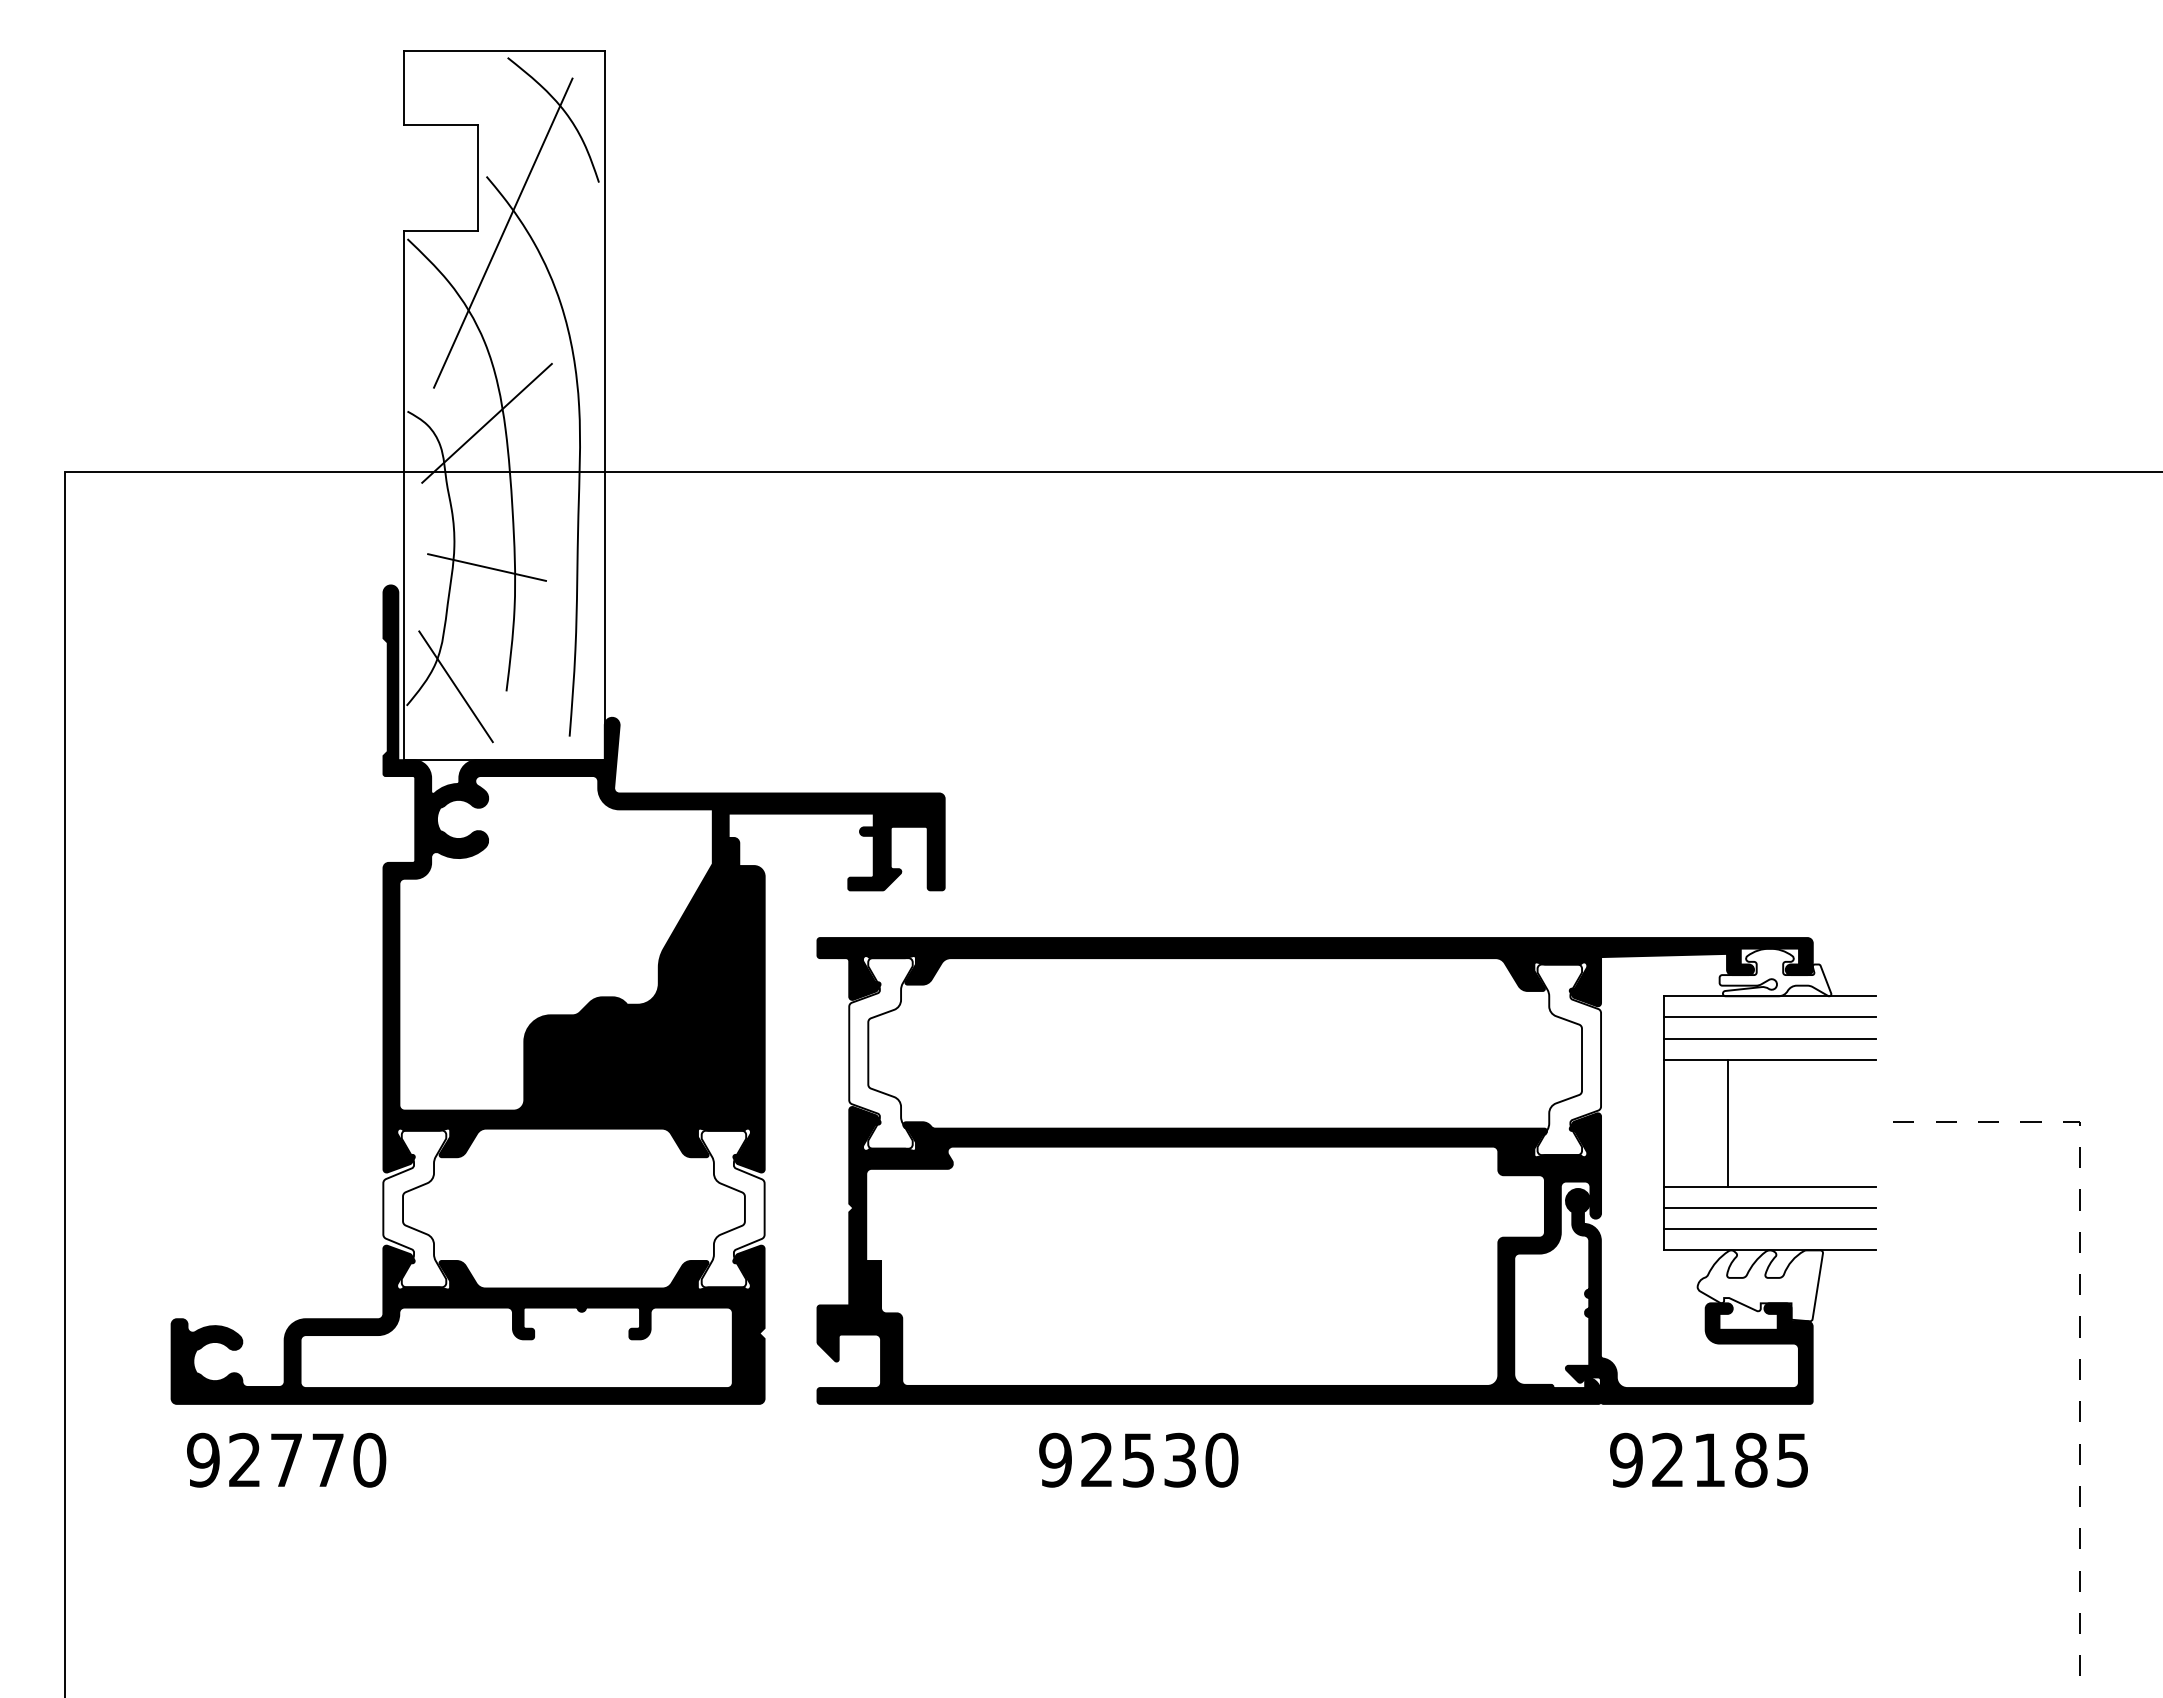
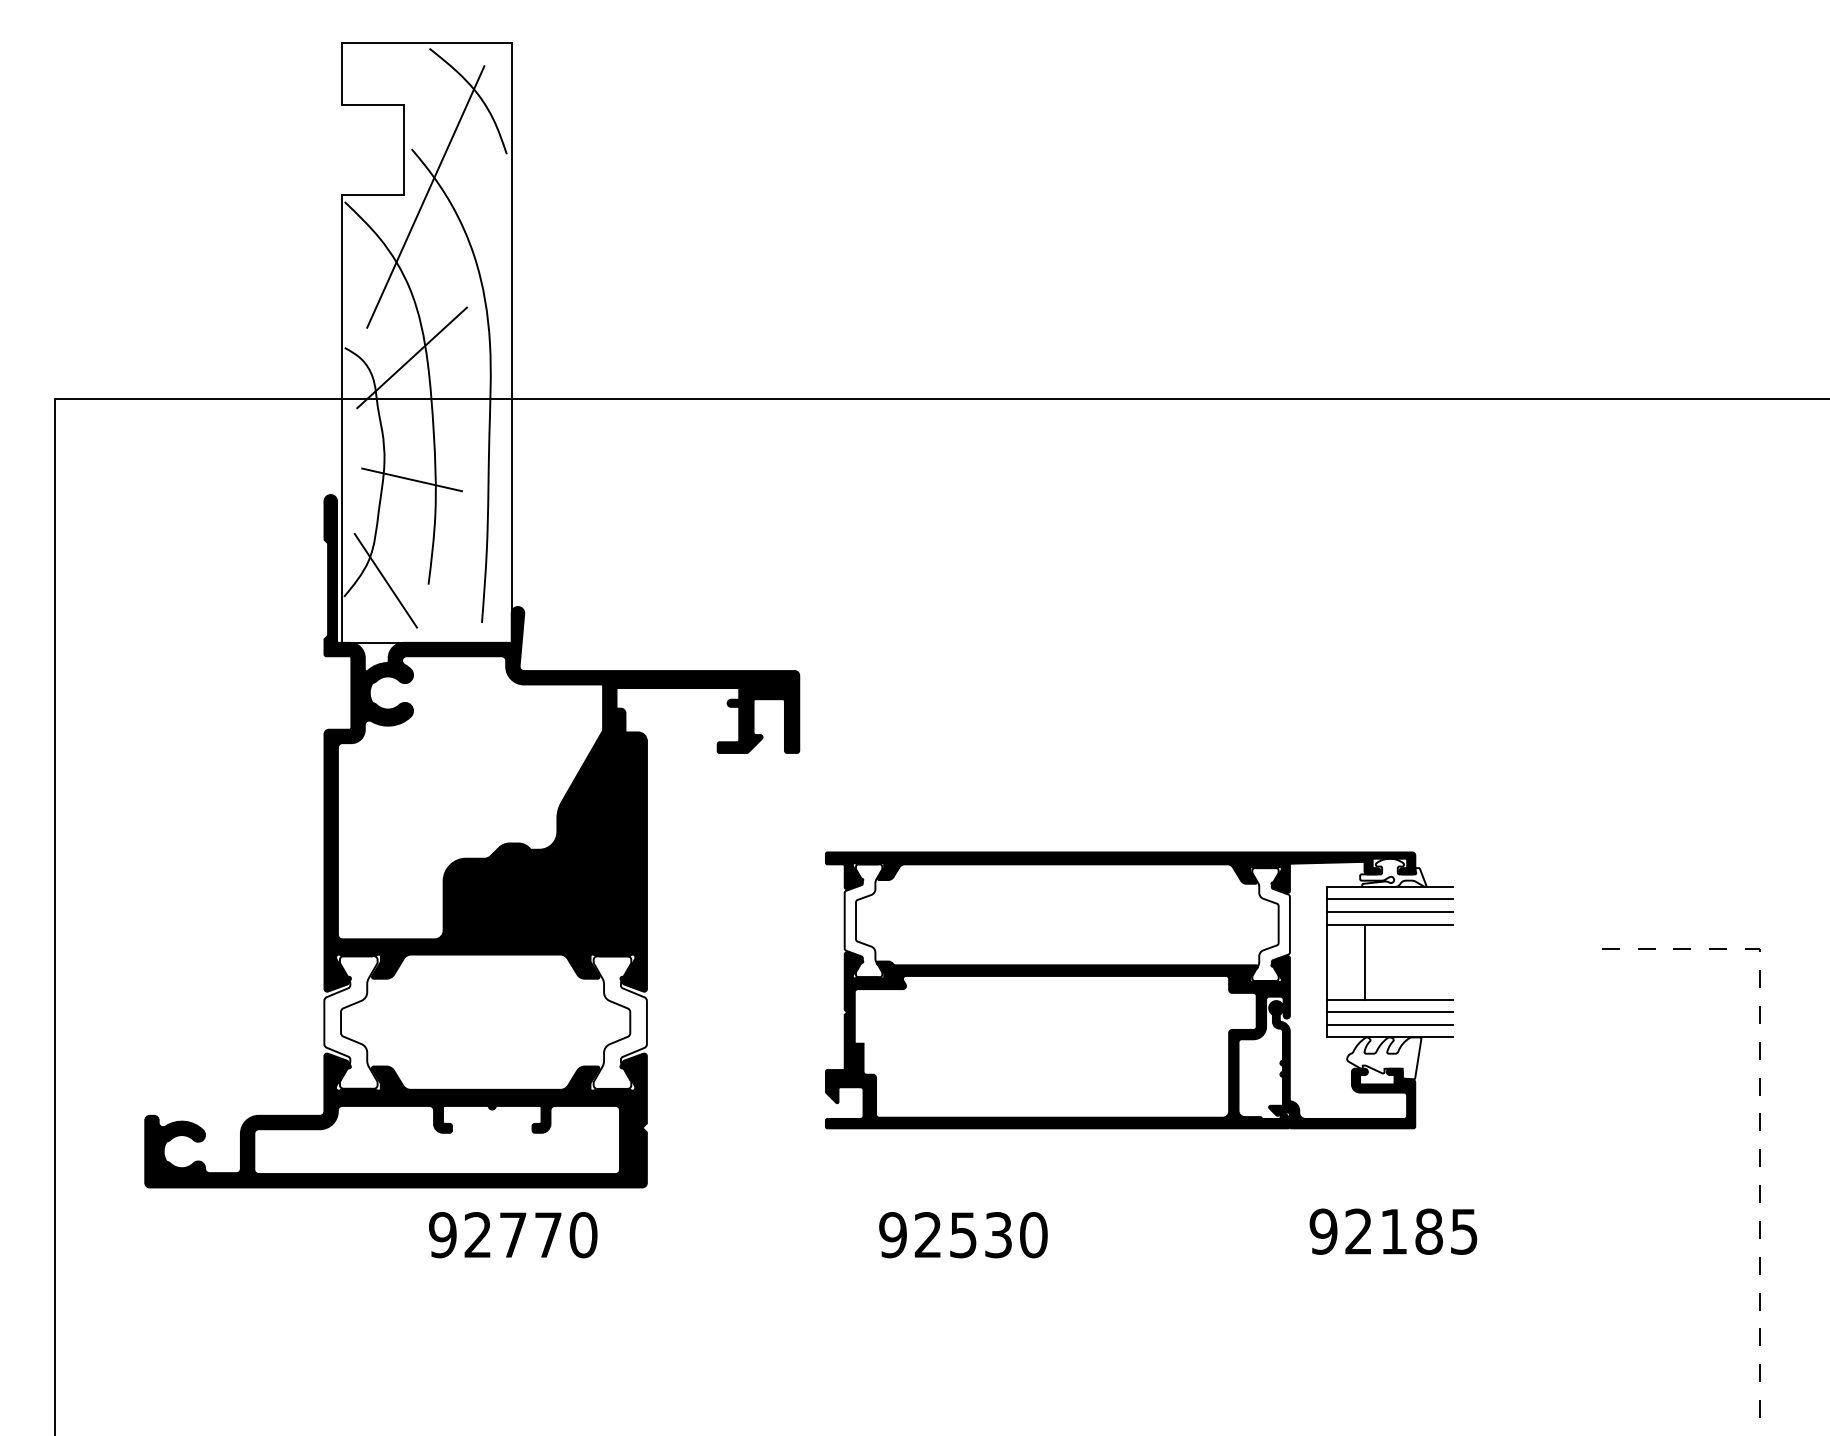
part: (1346, 1170) -> (1139, 989), size x0.7
text: (286, 1459) -> (513, 1234), moved
text: (1708, 1459) -> (1392, 1231), moved

